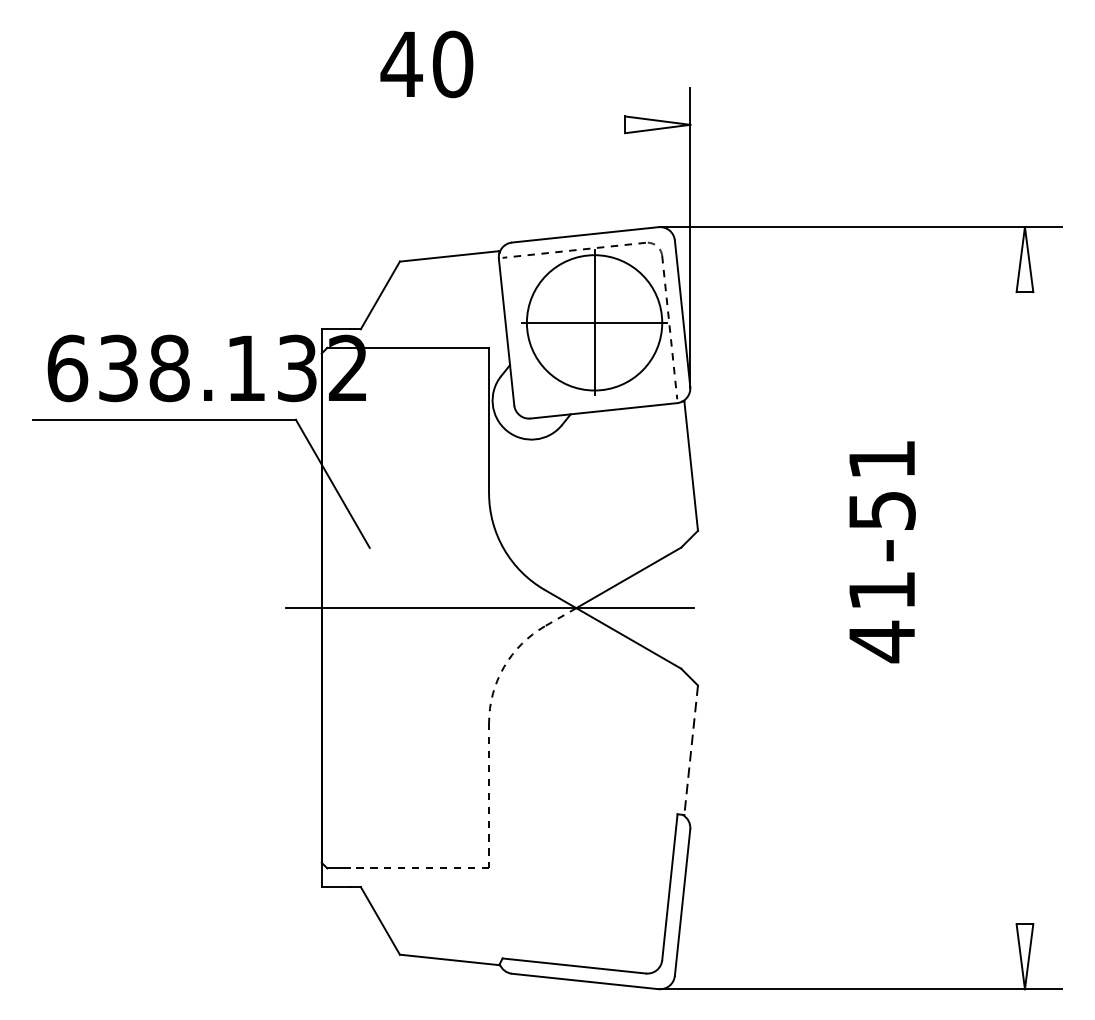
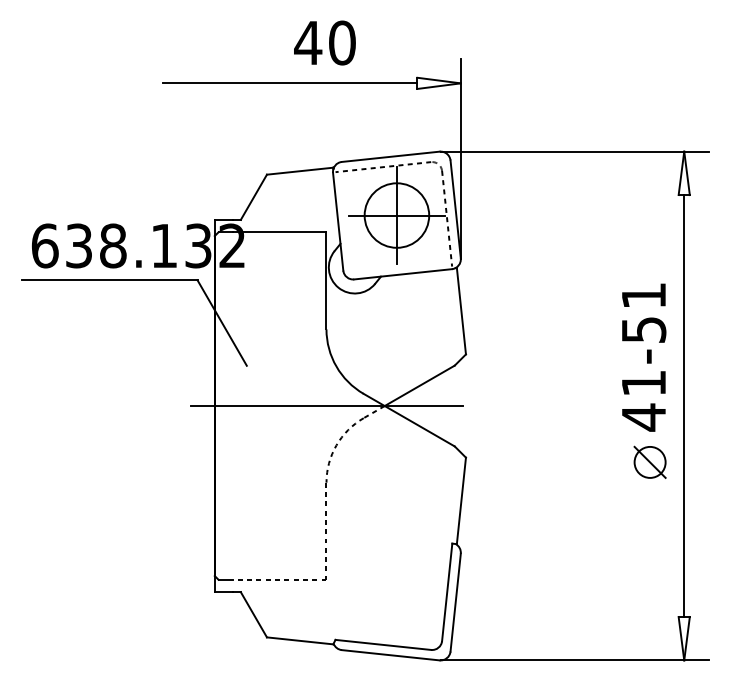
text: (426, 63) -> (324, 42), moved
line: (435, 125) -> (290, 83), added
circle: (593, 322) -> (396, 215), size x0.71
text: (883, 551) -> (644, 357), moved
line: (1025, 608) -> (684, 406), added
part: (972, 691) -> (649, 461), added
line: (691, 751) -> (461, 501), dashed -> solid

